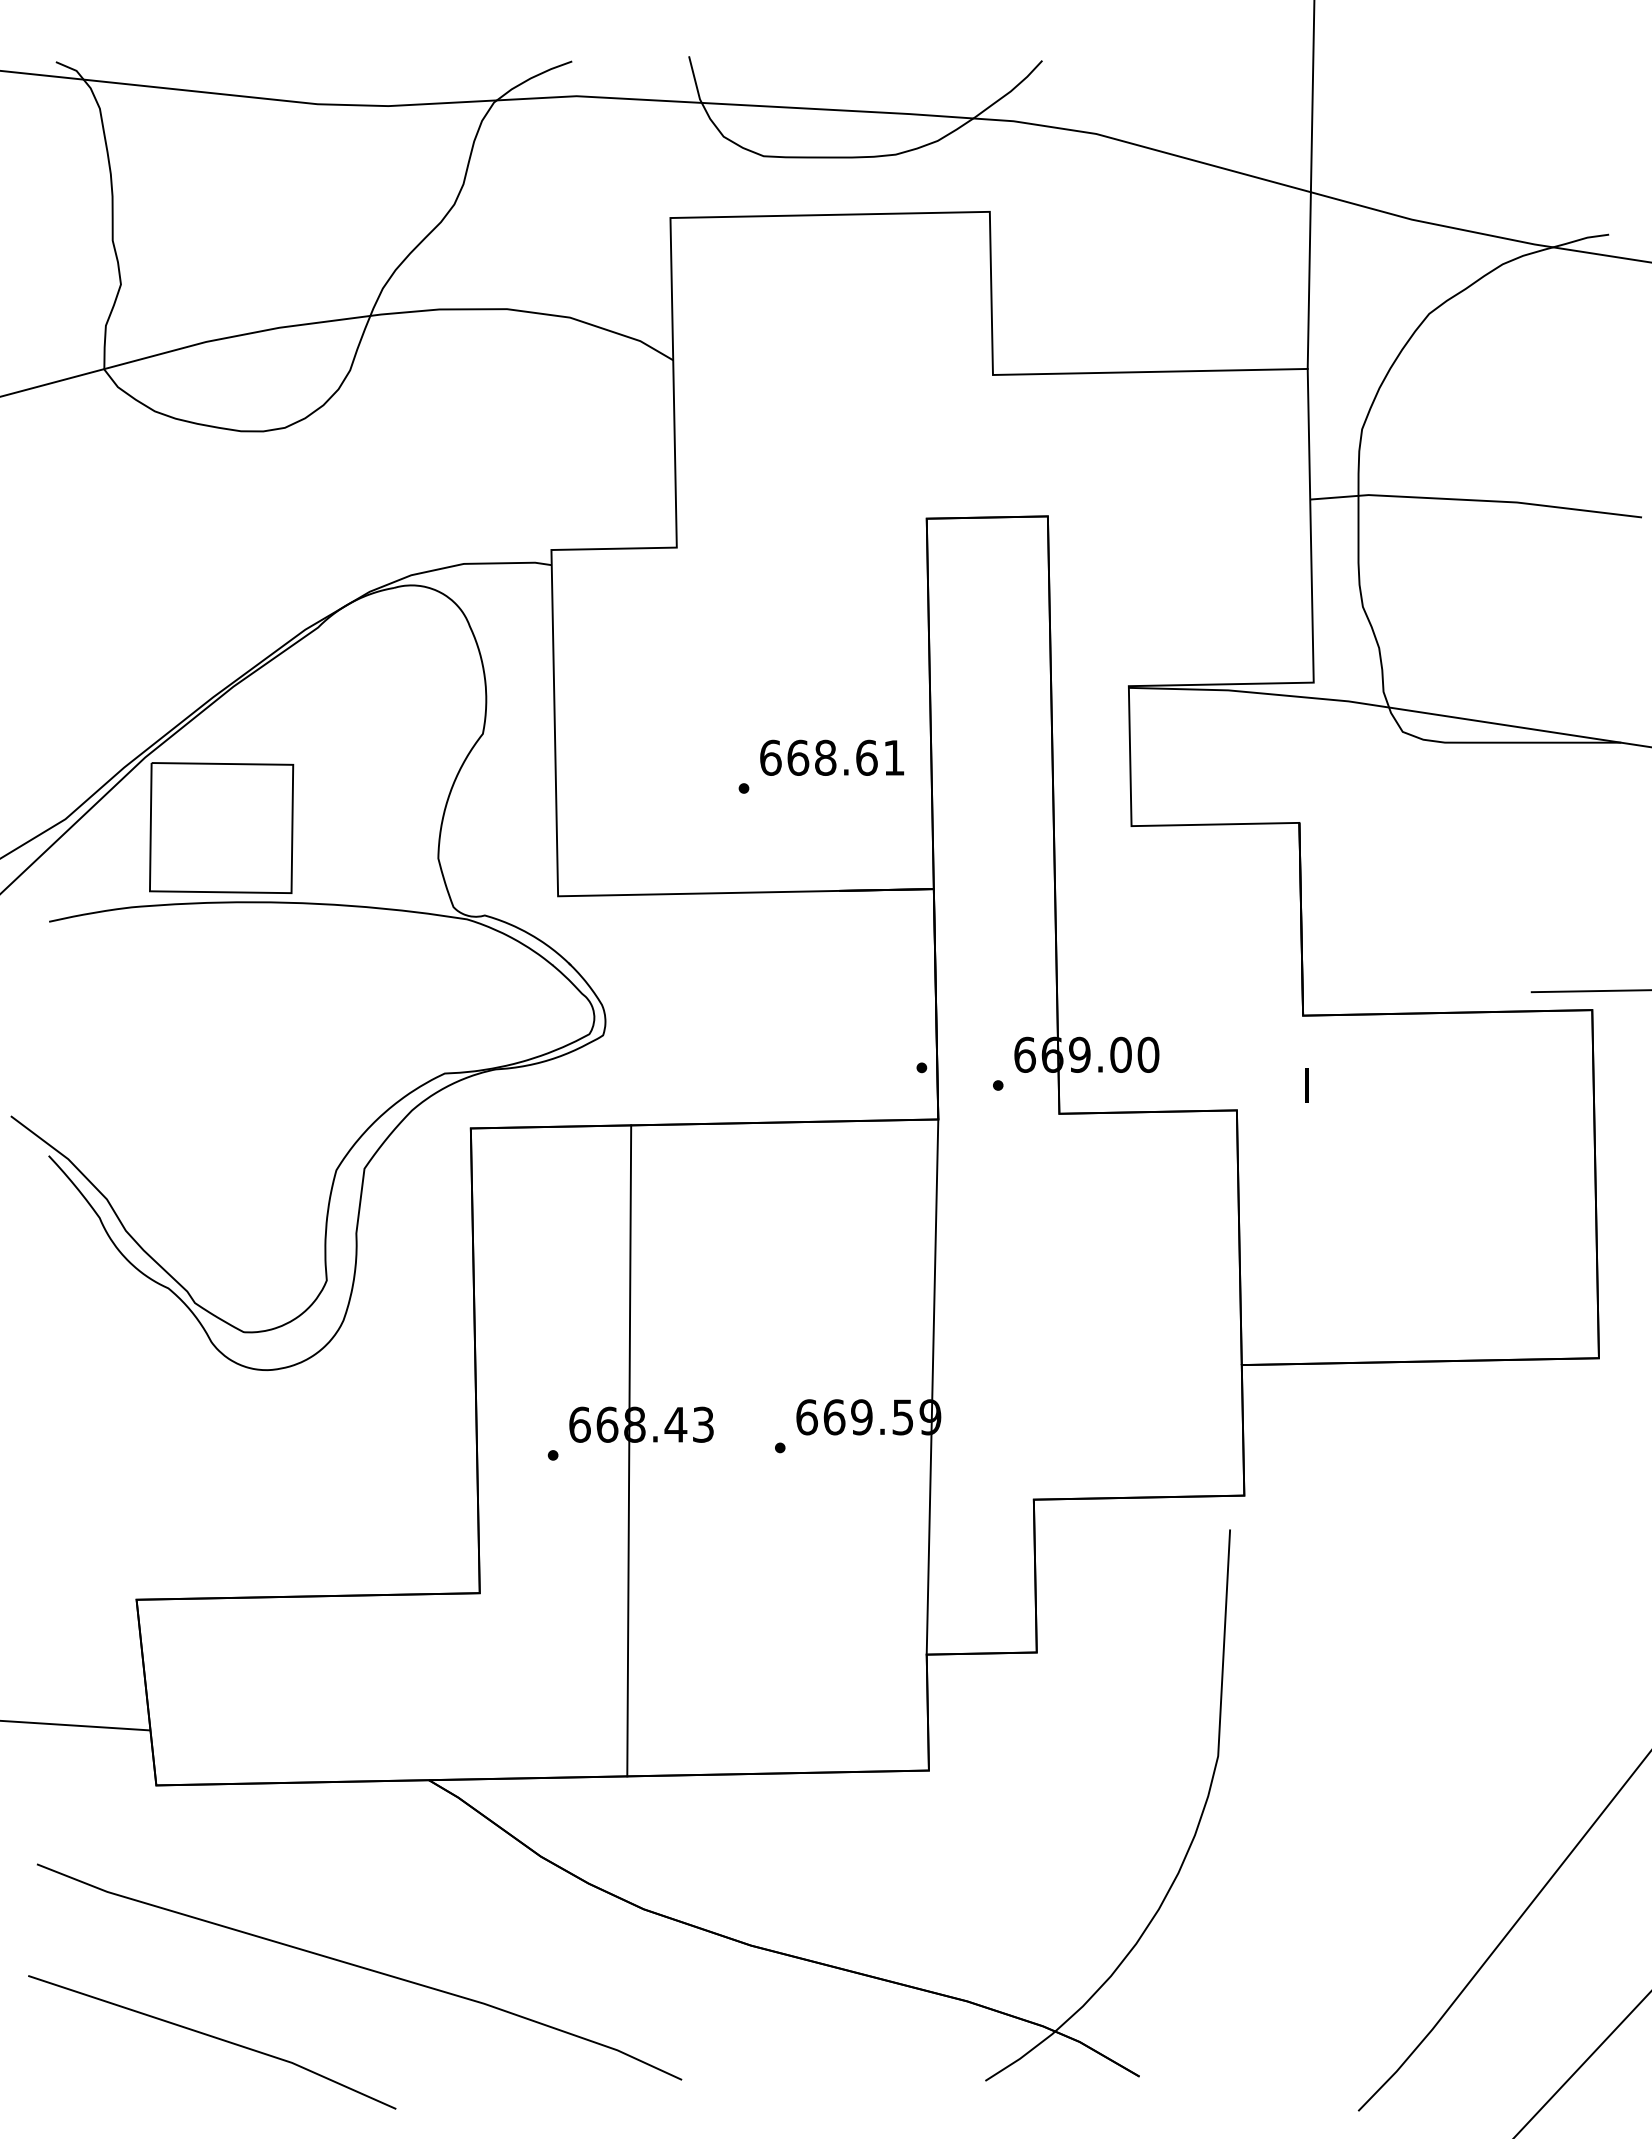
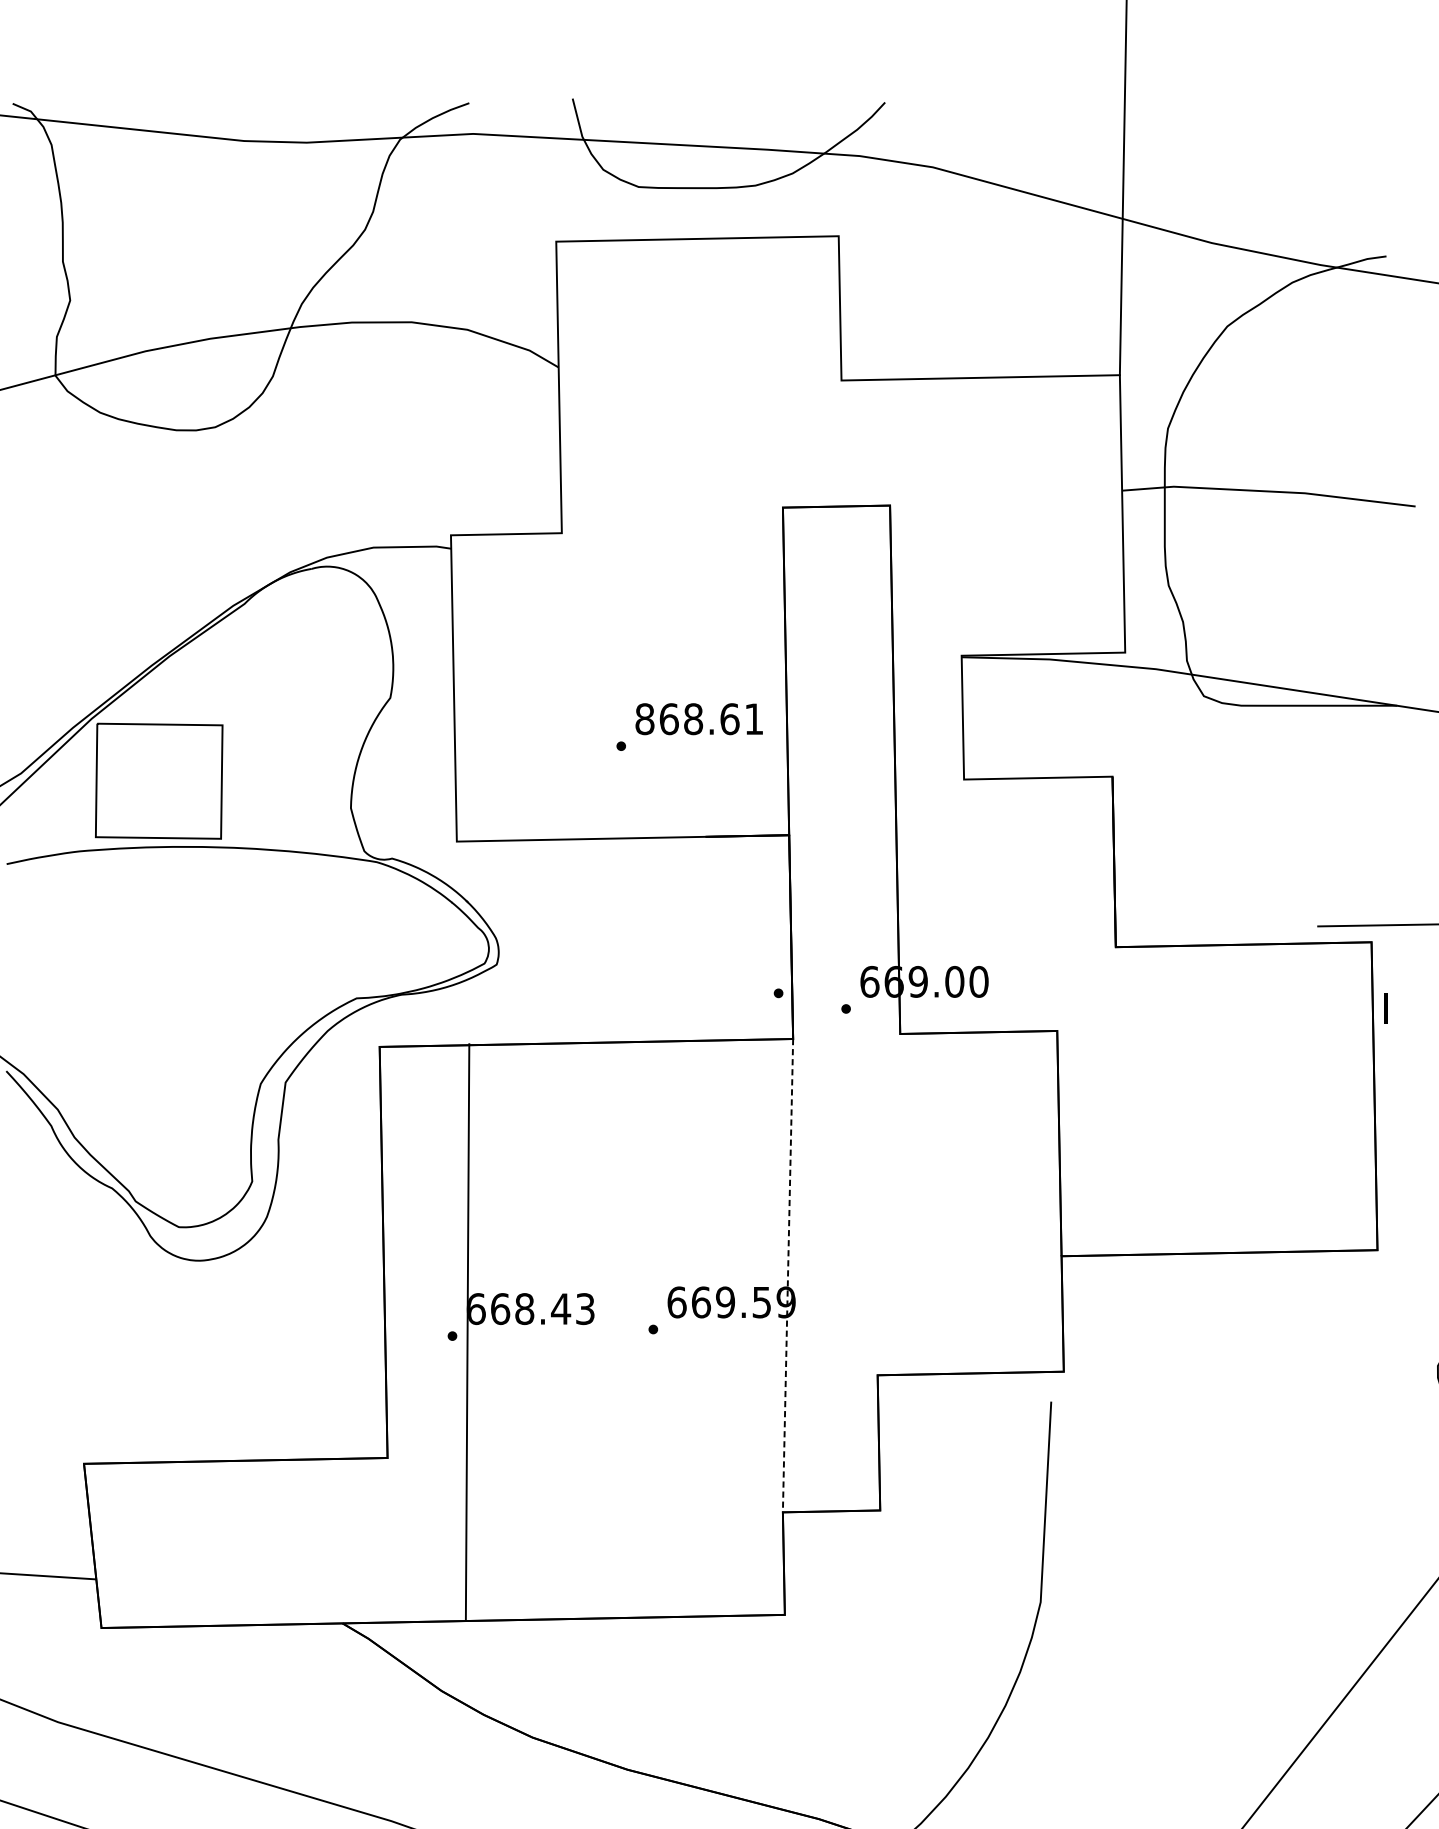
text: (770, 757) -> (644, 718), 668.61 -> 868.61
text: (1306, 1085) -> (1385, 1008), moved
line: (932, 1387) -> (788, 1276), solid -> dashed
line: (629, 1450) -> (467, 1331), moved

